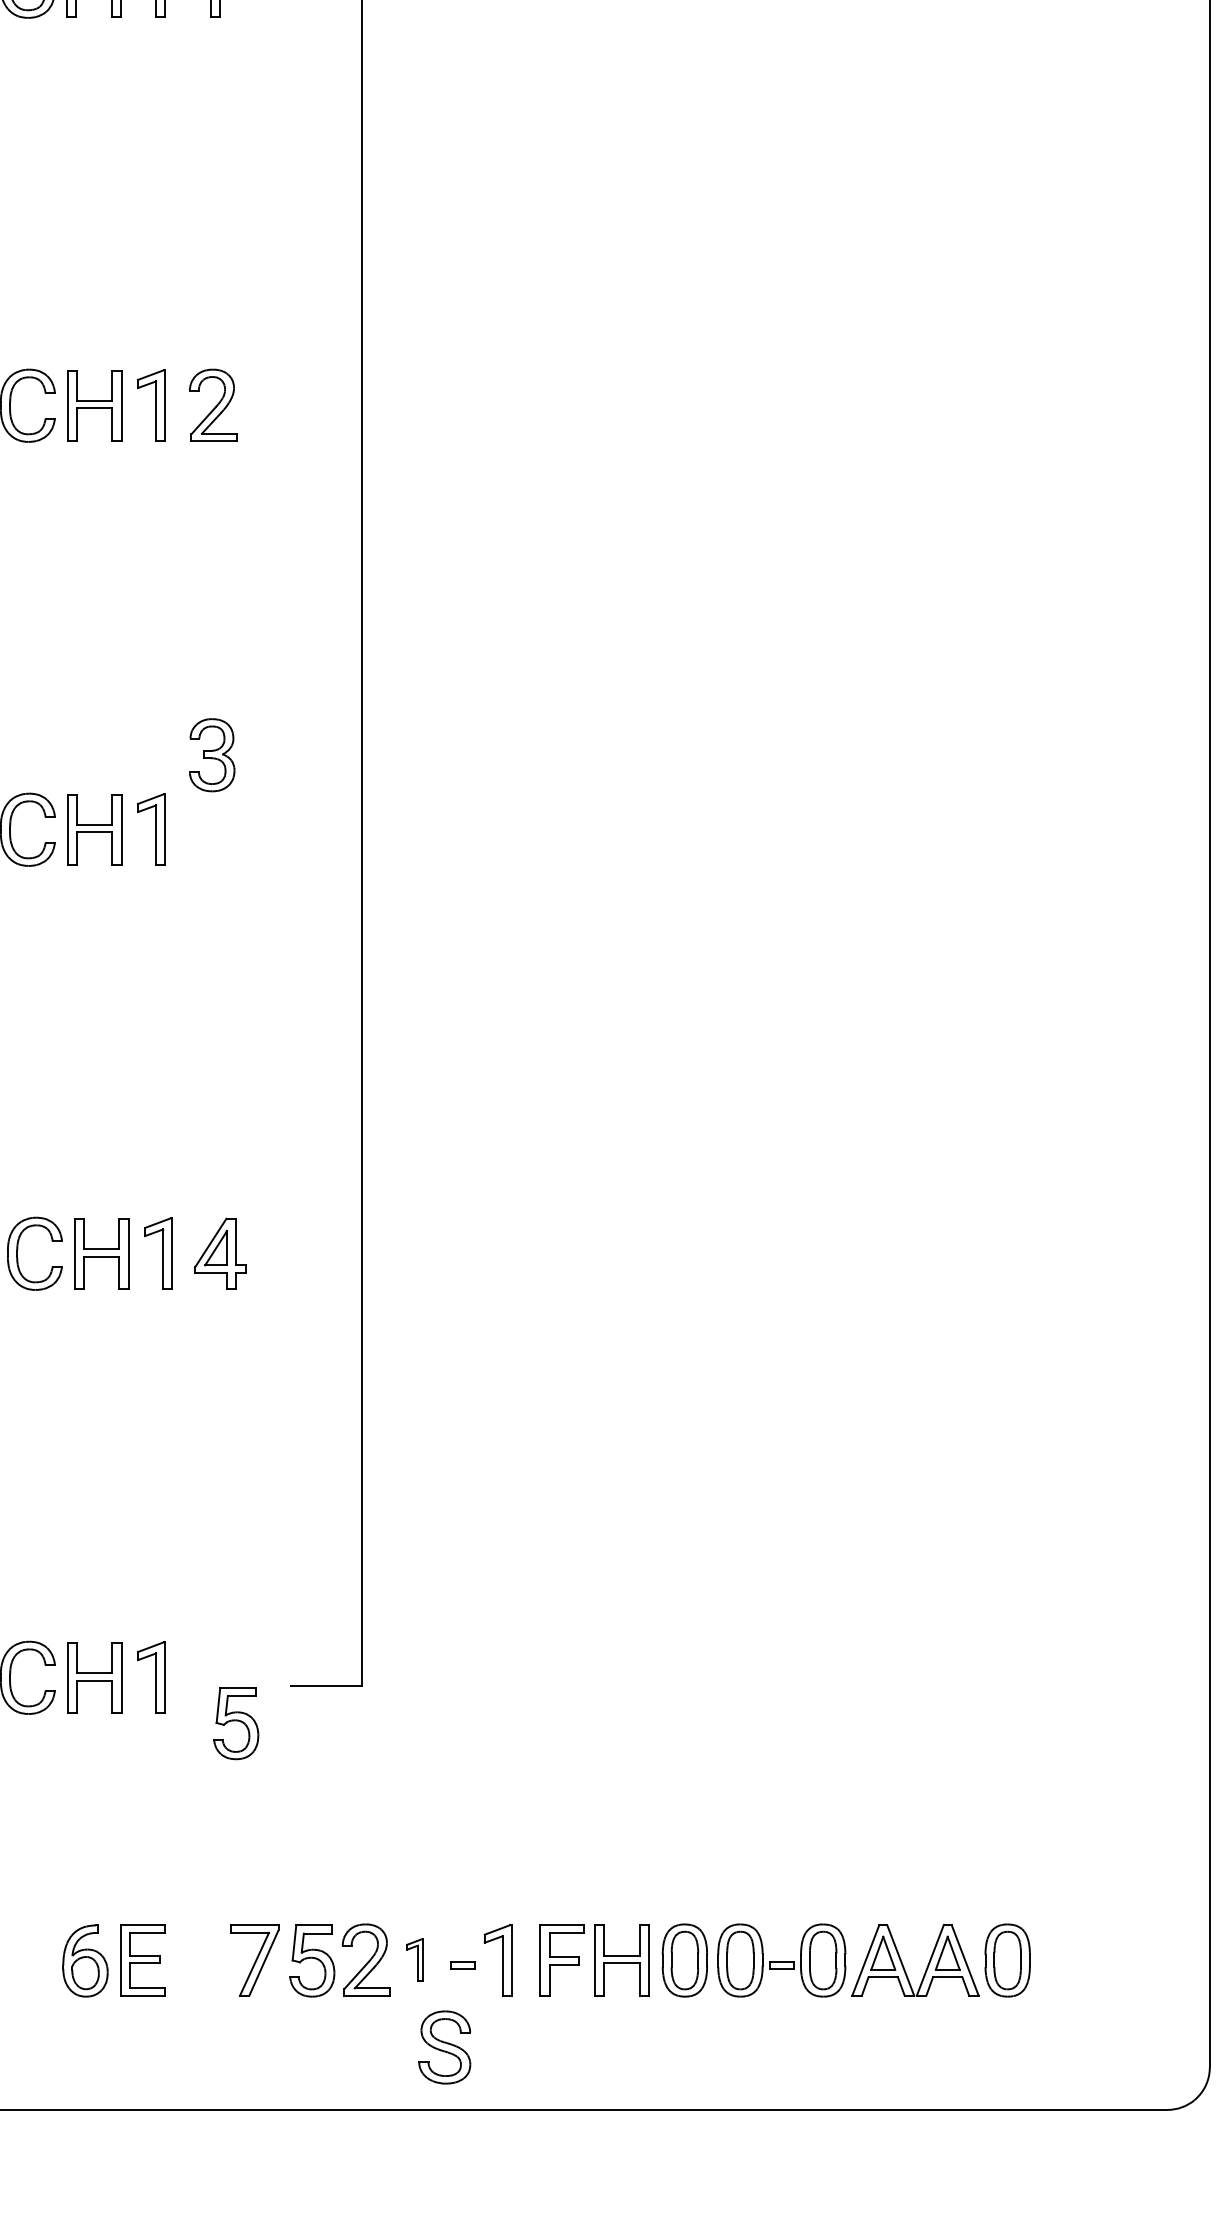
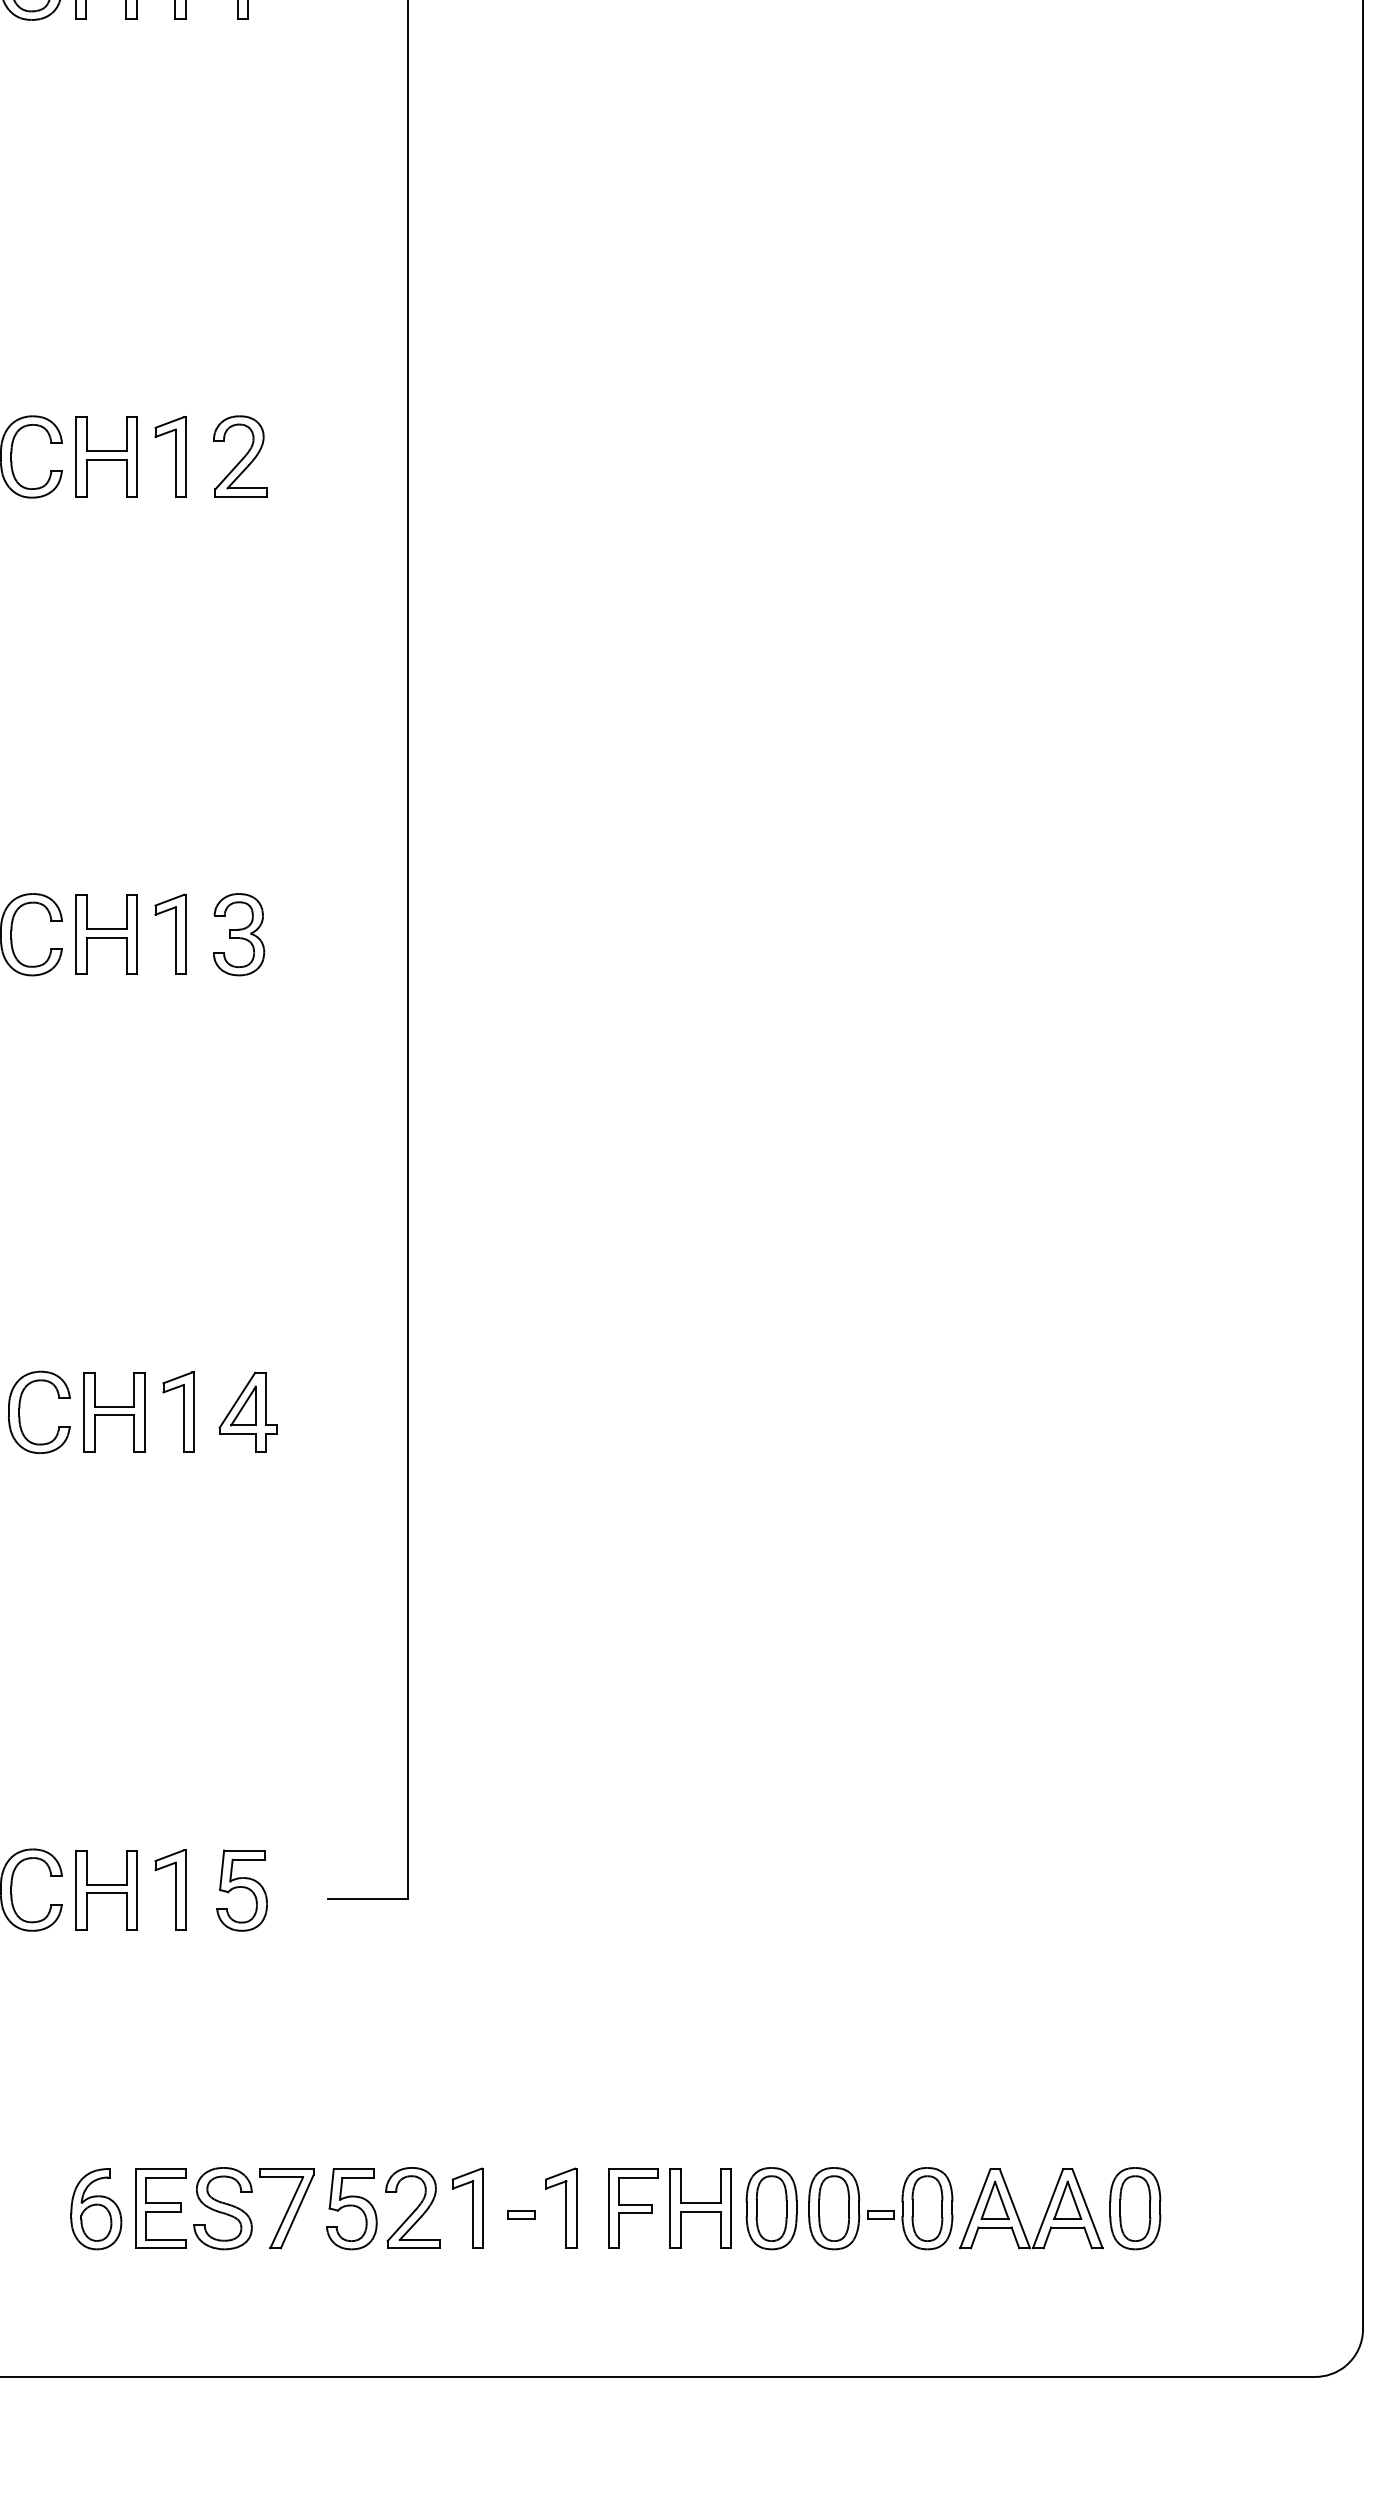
part: (212, 755) -> (239, 934), moved
part: (235, 1723) -> (241, 1890), moved
part: (414, 1959) -> (467, 2207), size x1.67
part: (444, 2047) -> (222, 2208), moved

